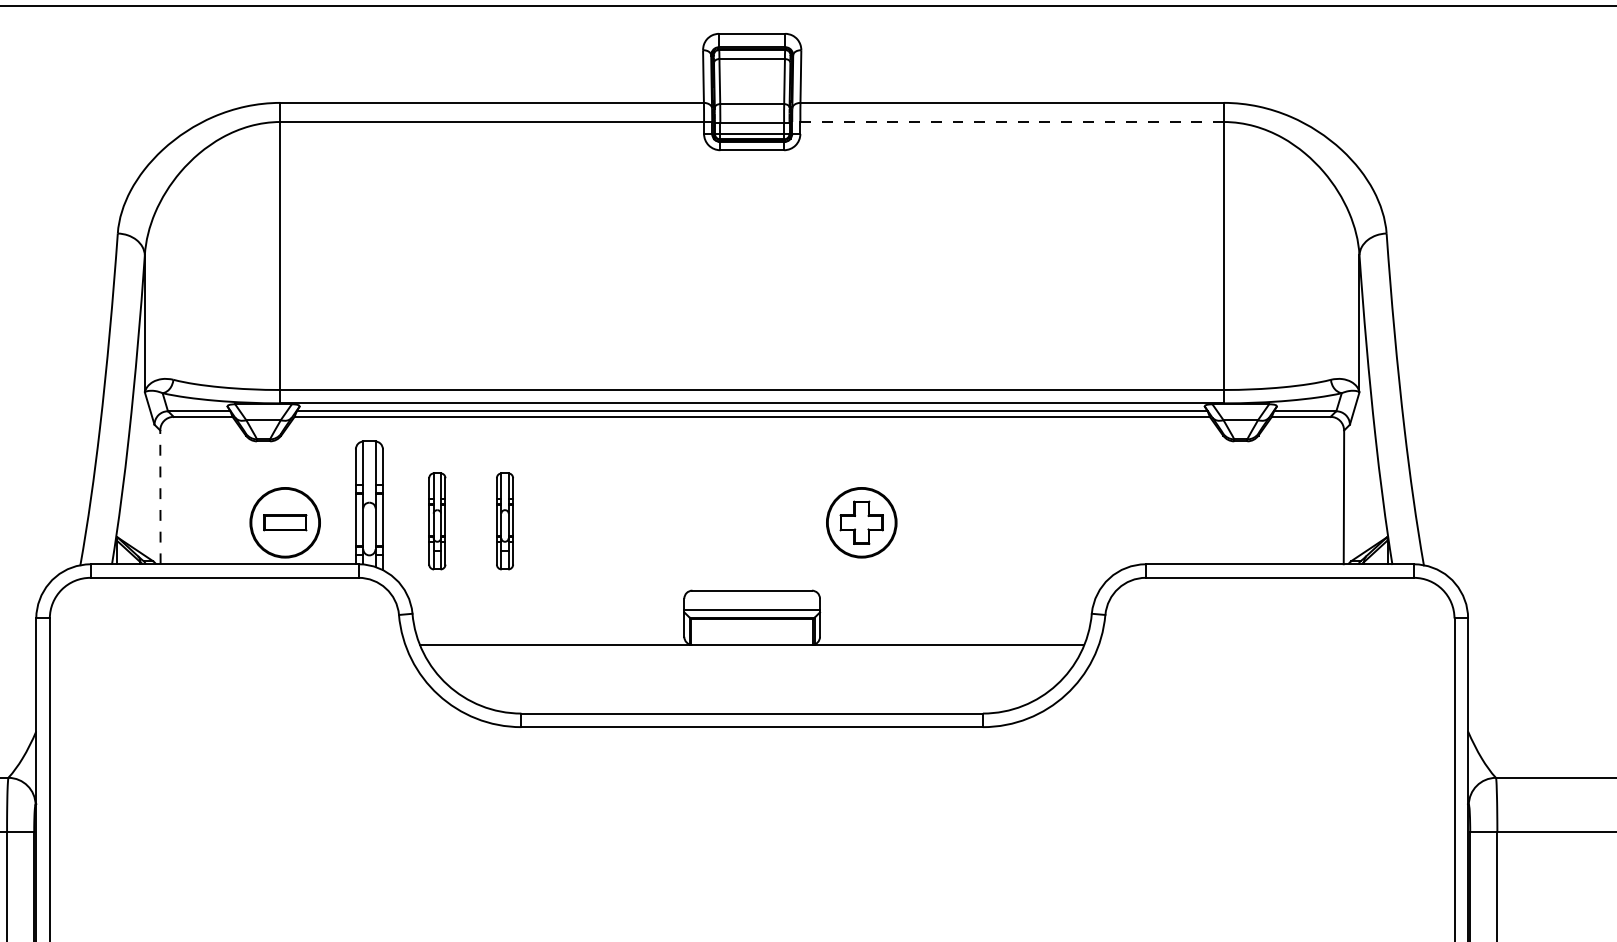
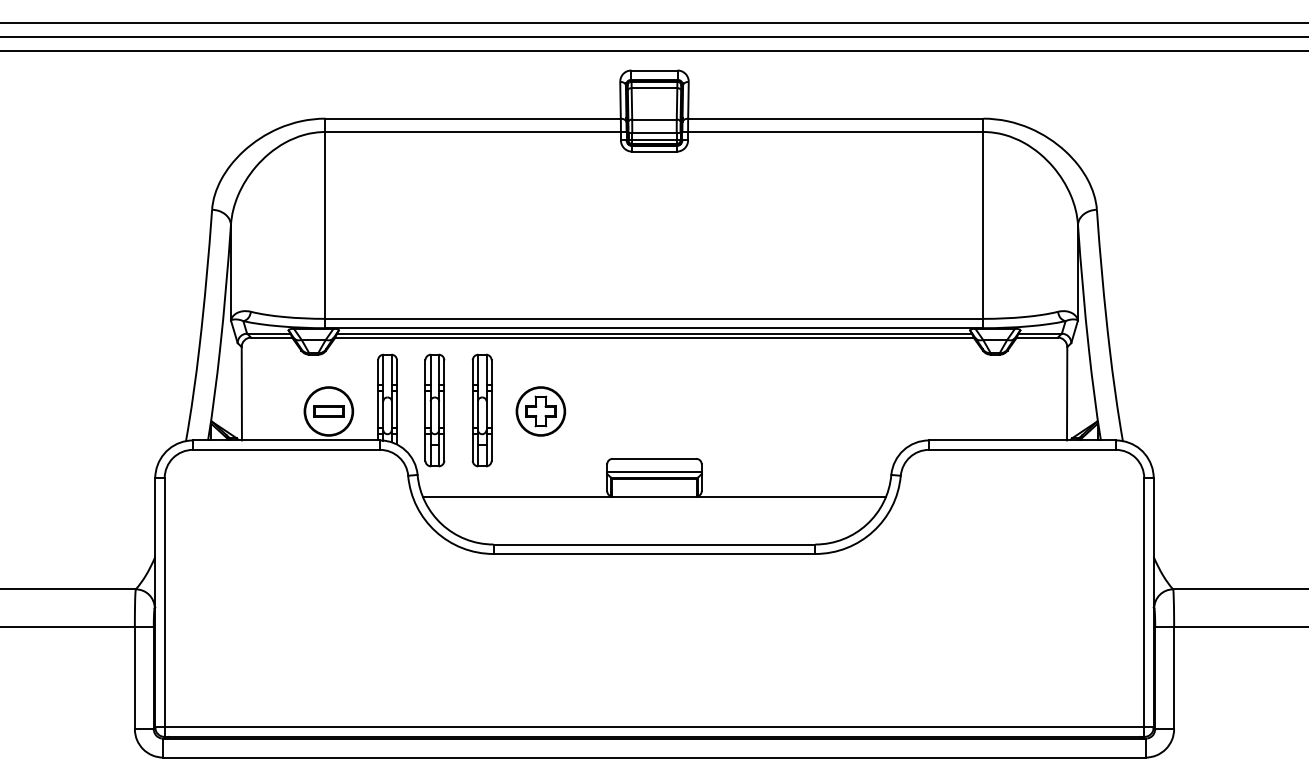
line: (1007, 122) -> (832, 132), dashed -> solid
line: (159, 496) -> (241, 393), dashed -> solid
part: (436, 521) -> (434, 410), size x1.67
part: (504, 521) -> (481, 410), size x1.67
part: (861, 522) -> (540, 411), moved

